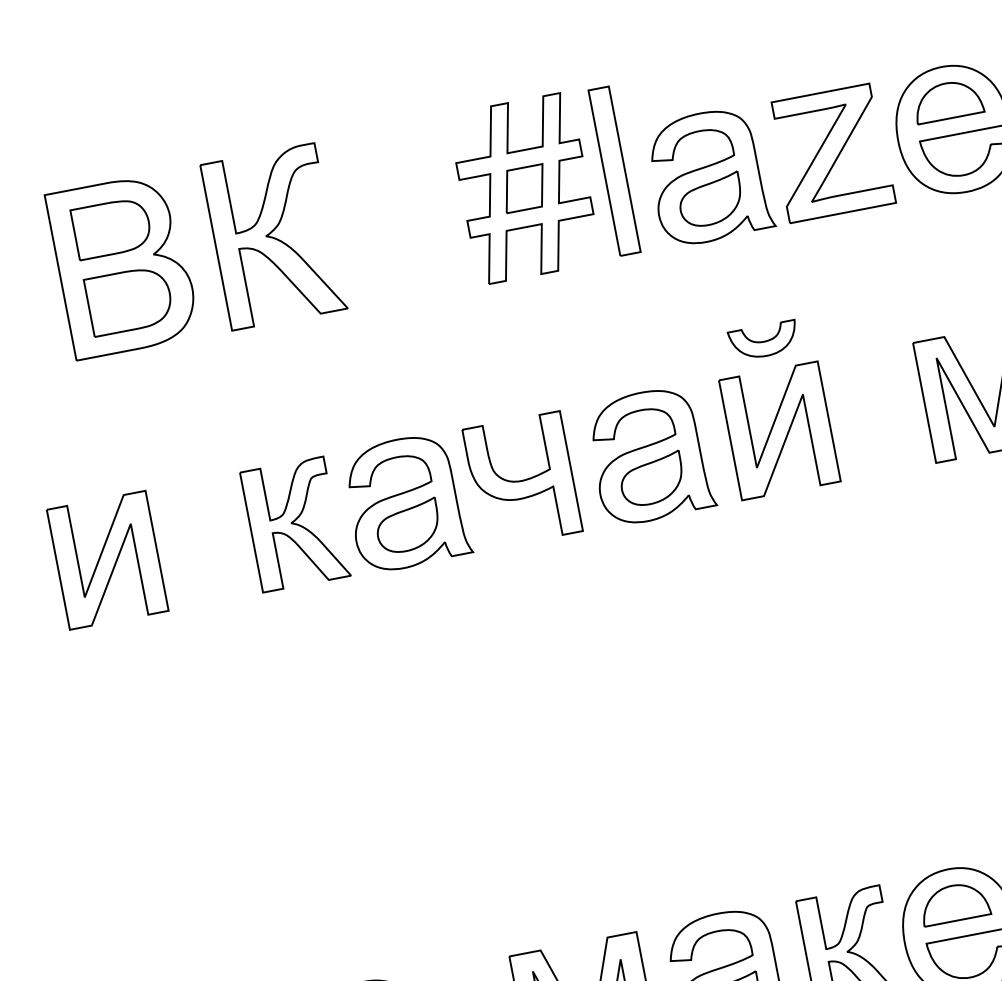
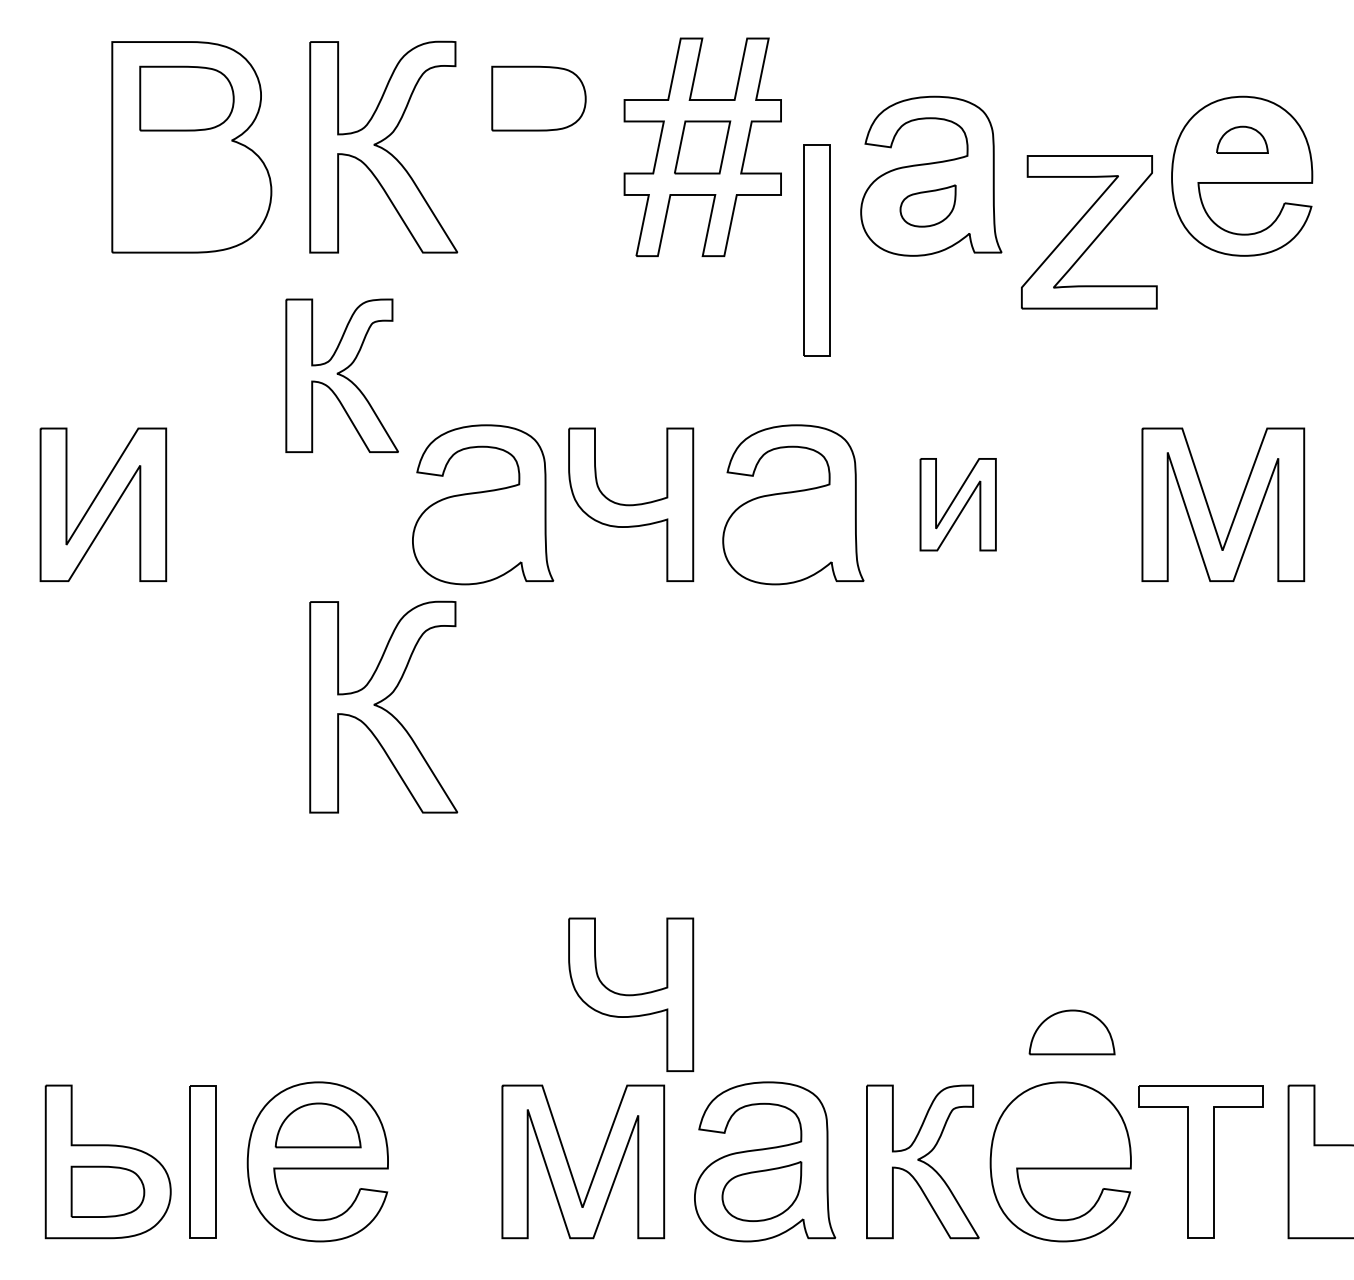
part: (947, 100) -> (1242, 139), size x0.6
part: (831, 153) -> (1089, 232), moved
part: (614, 171) -> (816, 250), moved
part: (388, 175) -> (538, 98), added
part: (710, 200) -> (927, 205), size x0.7
part: (129, 300) -> (191, 191), removed
part: (763, 340) -> (959, 390), removed
part: (779, 430) -> (957, 504), size x0.6
part: (652, 479) -> (790, 534), removed
part: (294, 524) -> (341, 375), moved
part: (407, 526) -> (479, 534), removed
part: (358, 676) -> (383, 706), added
part: (597, 865) -> (631, 994), added
part: (954, 903) -> (1071, 1032), moved

